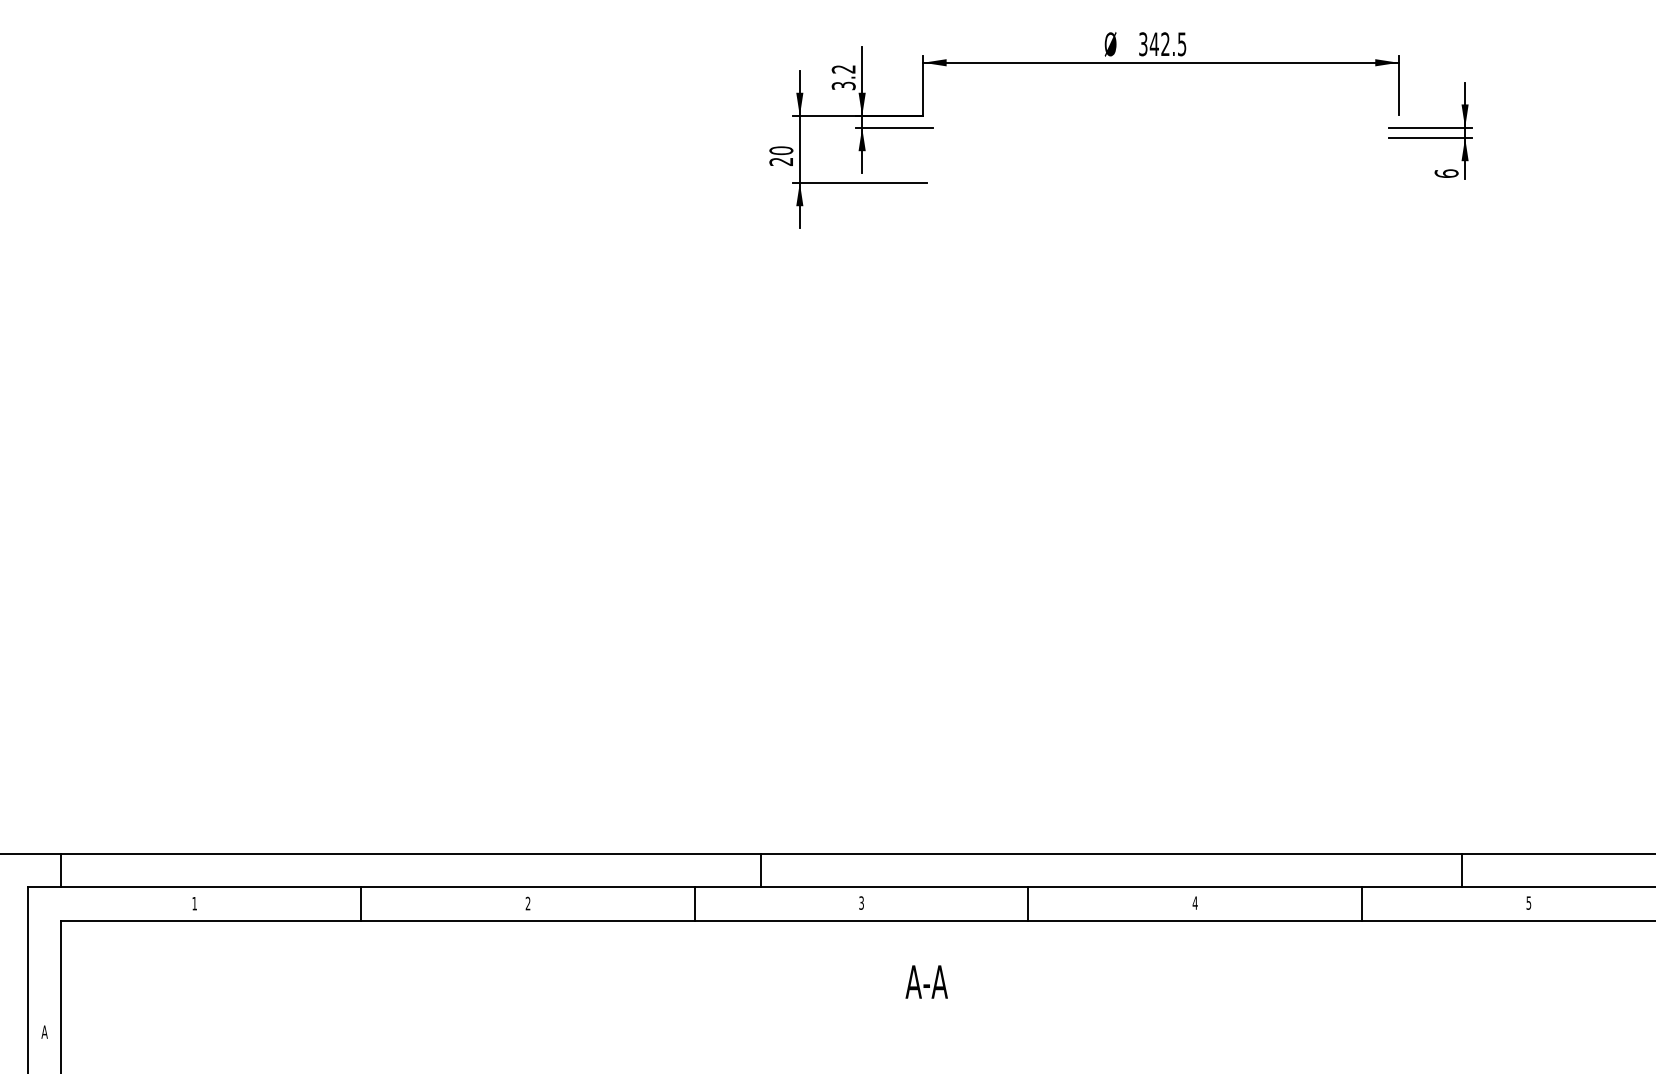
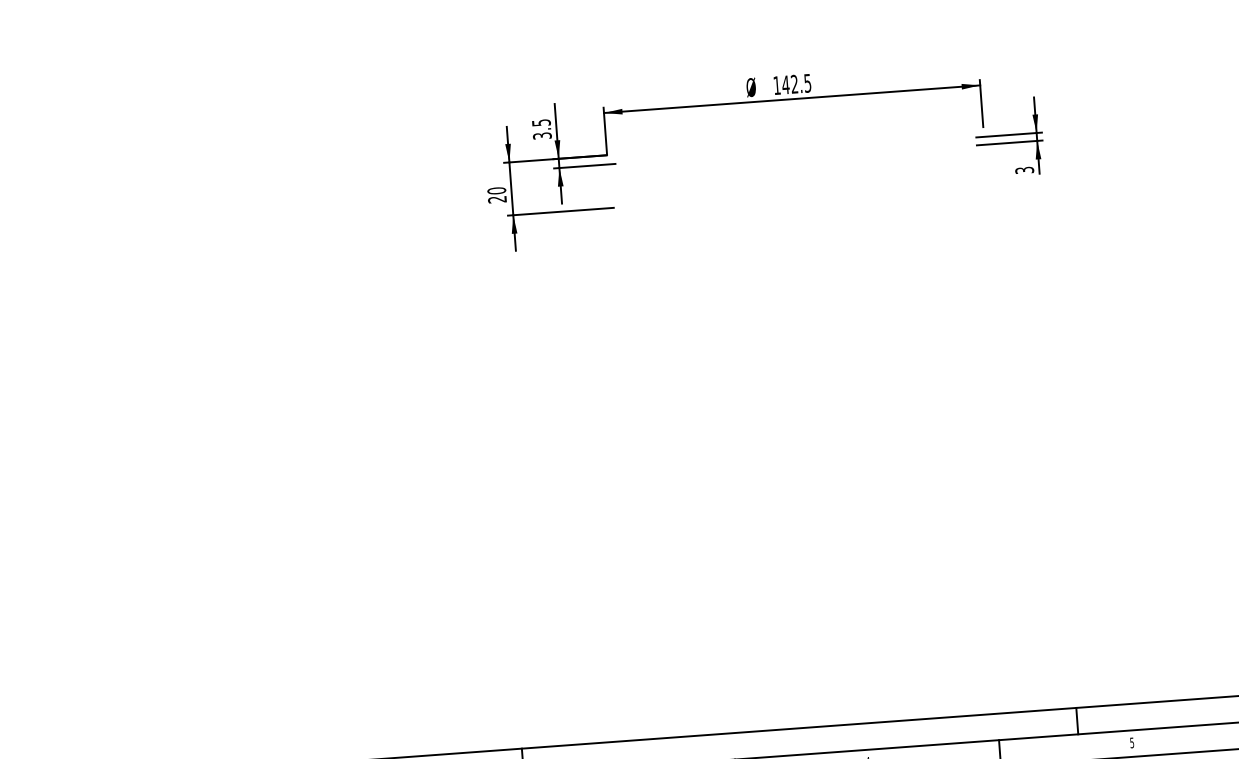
text: (1143, 44) -> (777, 85), 342.5 -> 142.5
text: (843, 69) -> (541, 122), 3.2 -> 3.5
text: (1446, 173) -> (1024, 170), 6 -> 3

